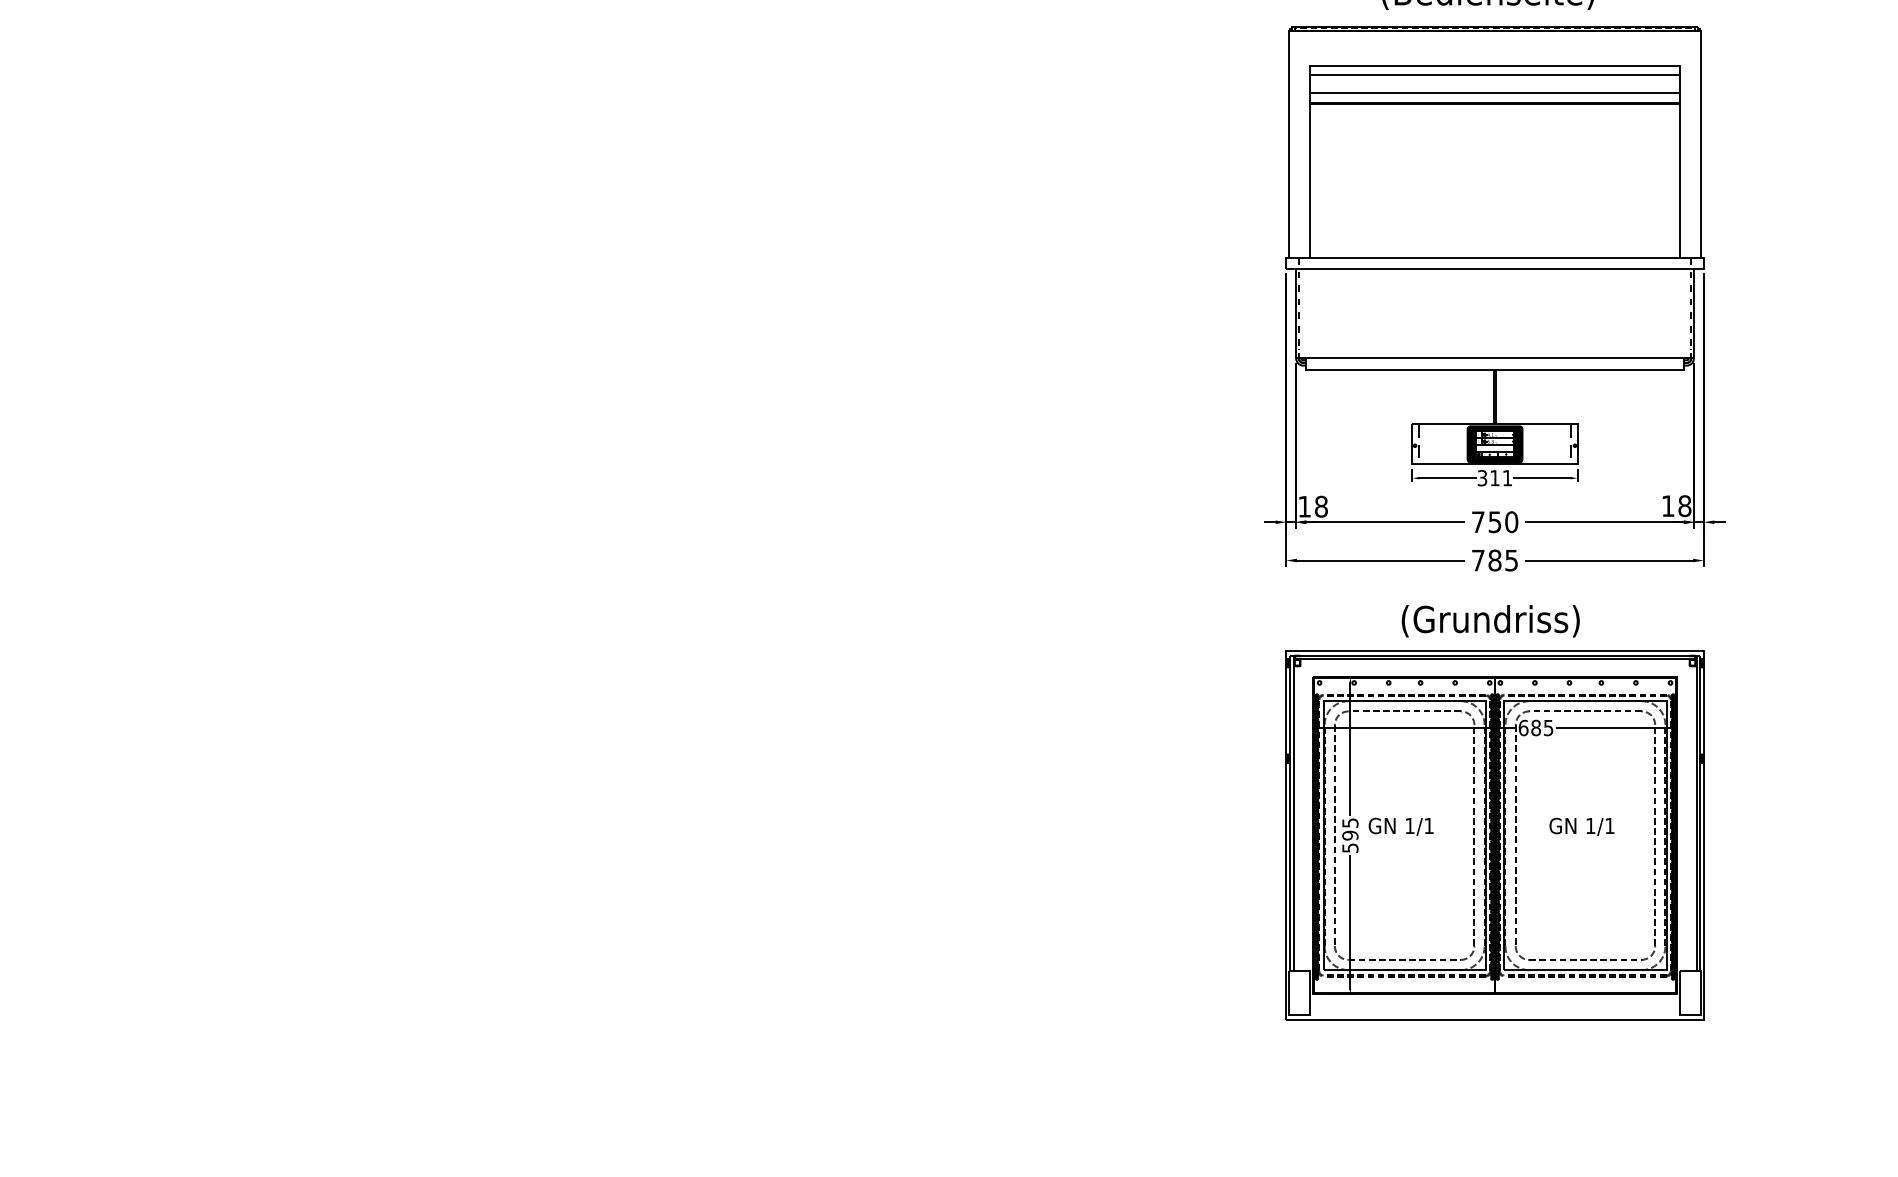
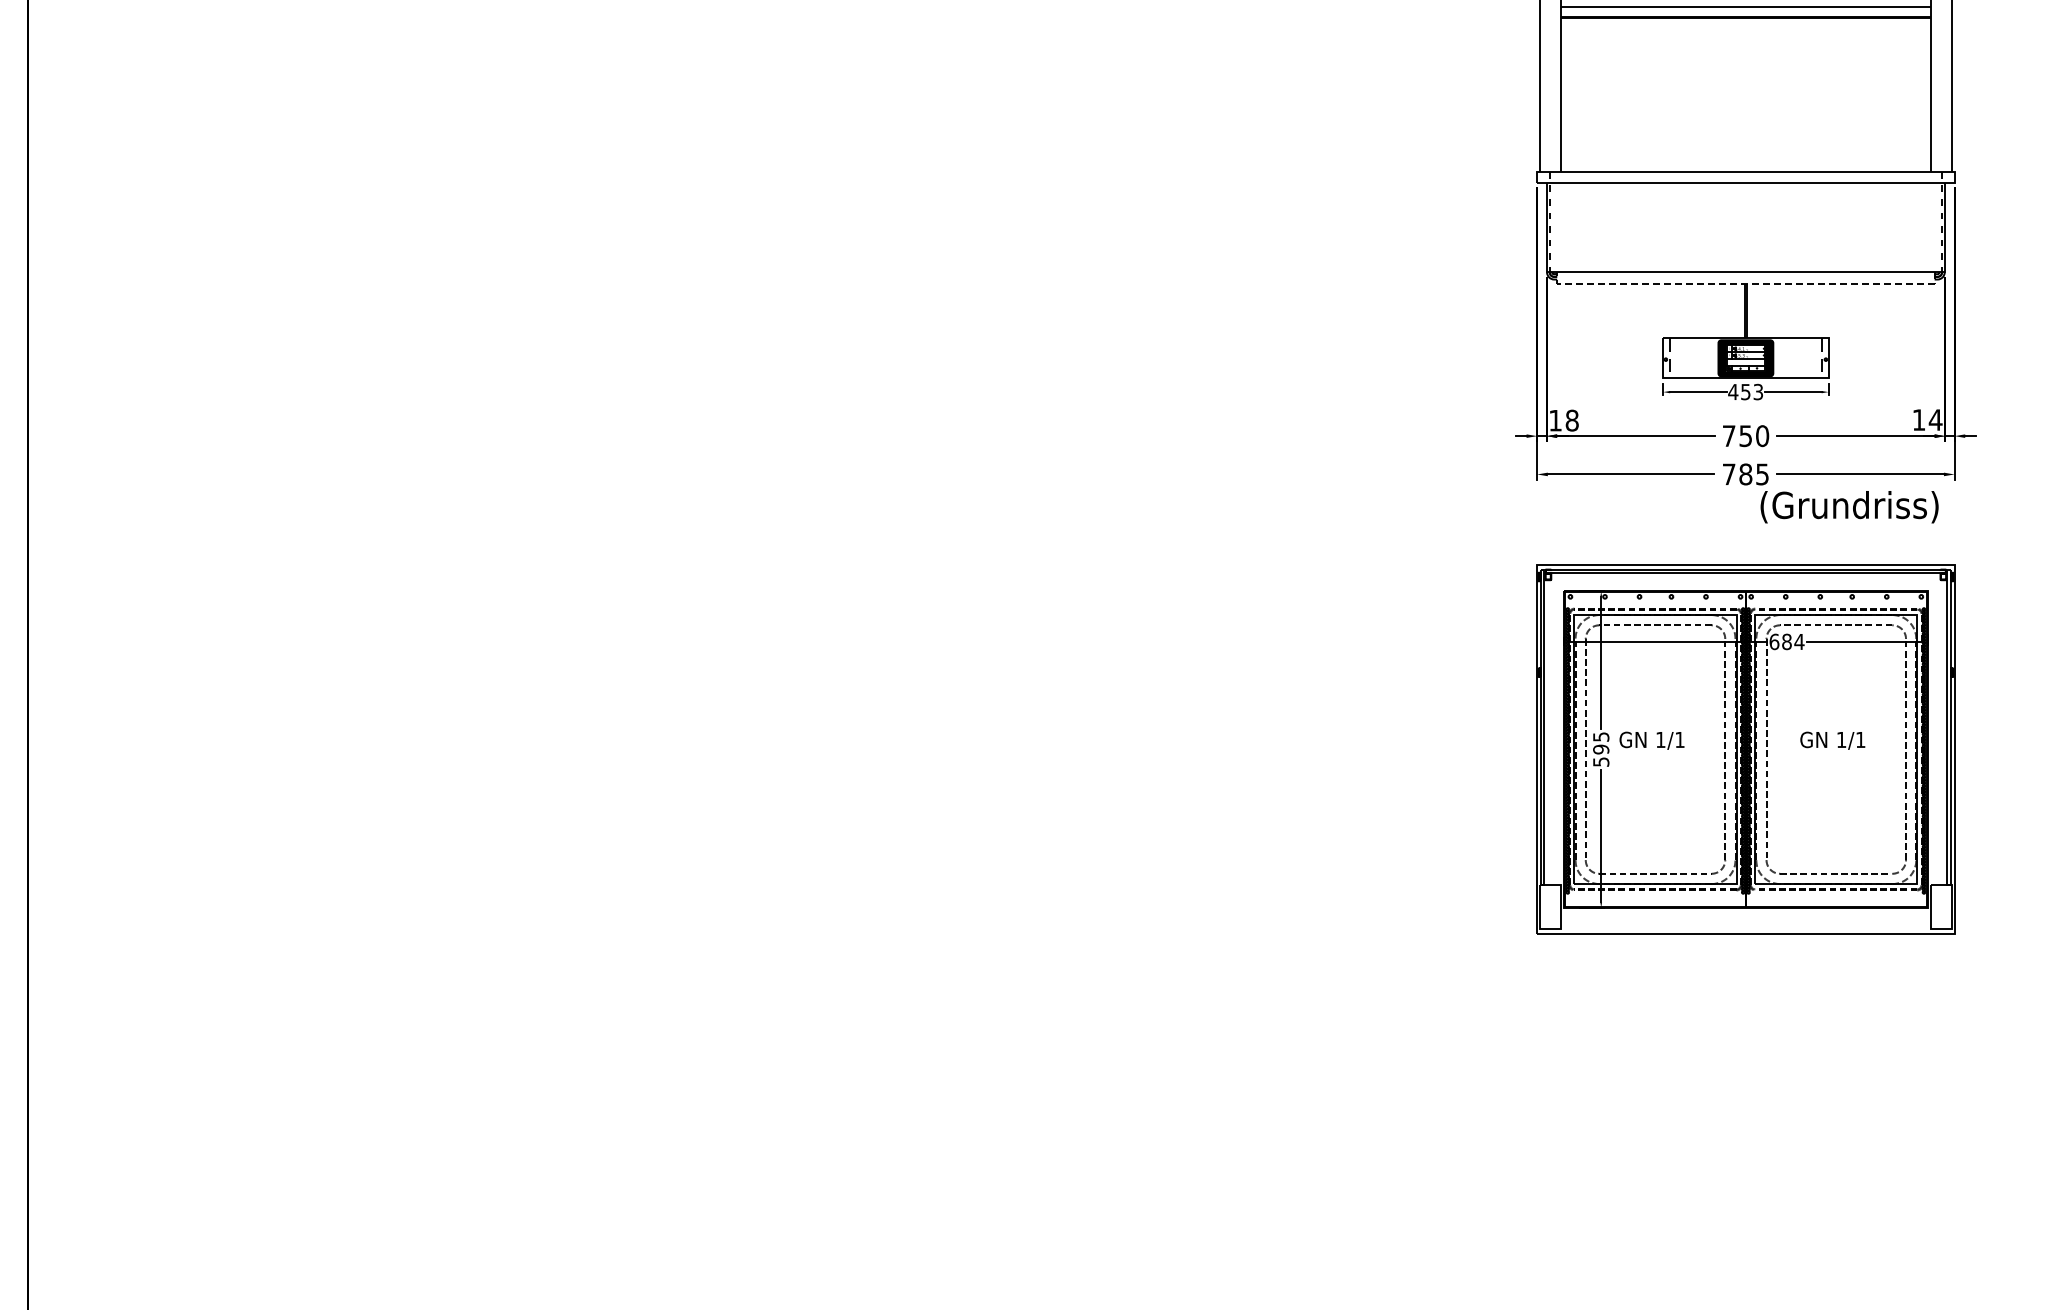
line: (1494, 369) -> (1745, 283), solid -> dashed
text: (1494, 477) -> (1745, 391), 311 -> 453
text: (1684, 505) -> (1935, 419), 18 -> 14
text: (1490, 621) -> (1849, 507), moved
text: (1548, 728) -> (1799, 642), 685 -> 684

